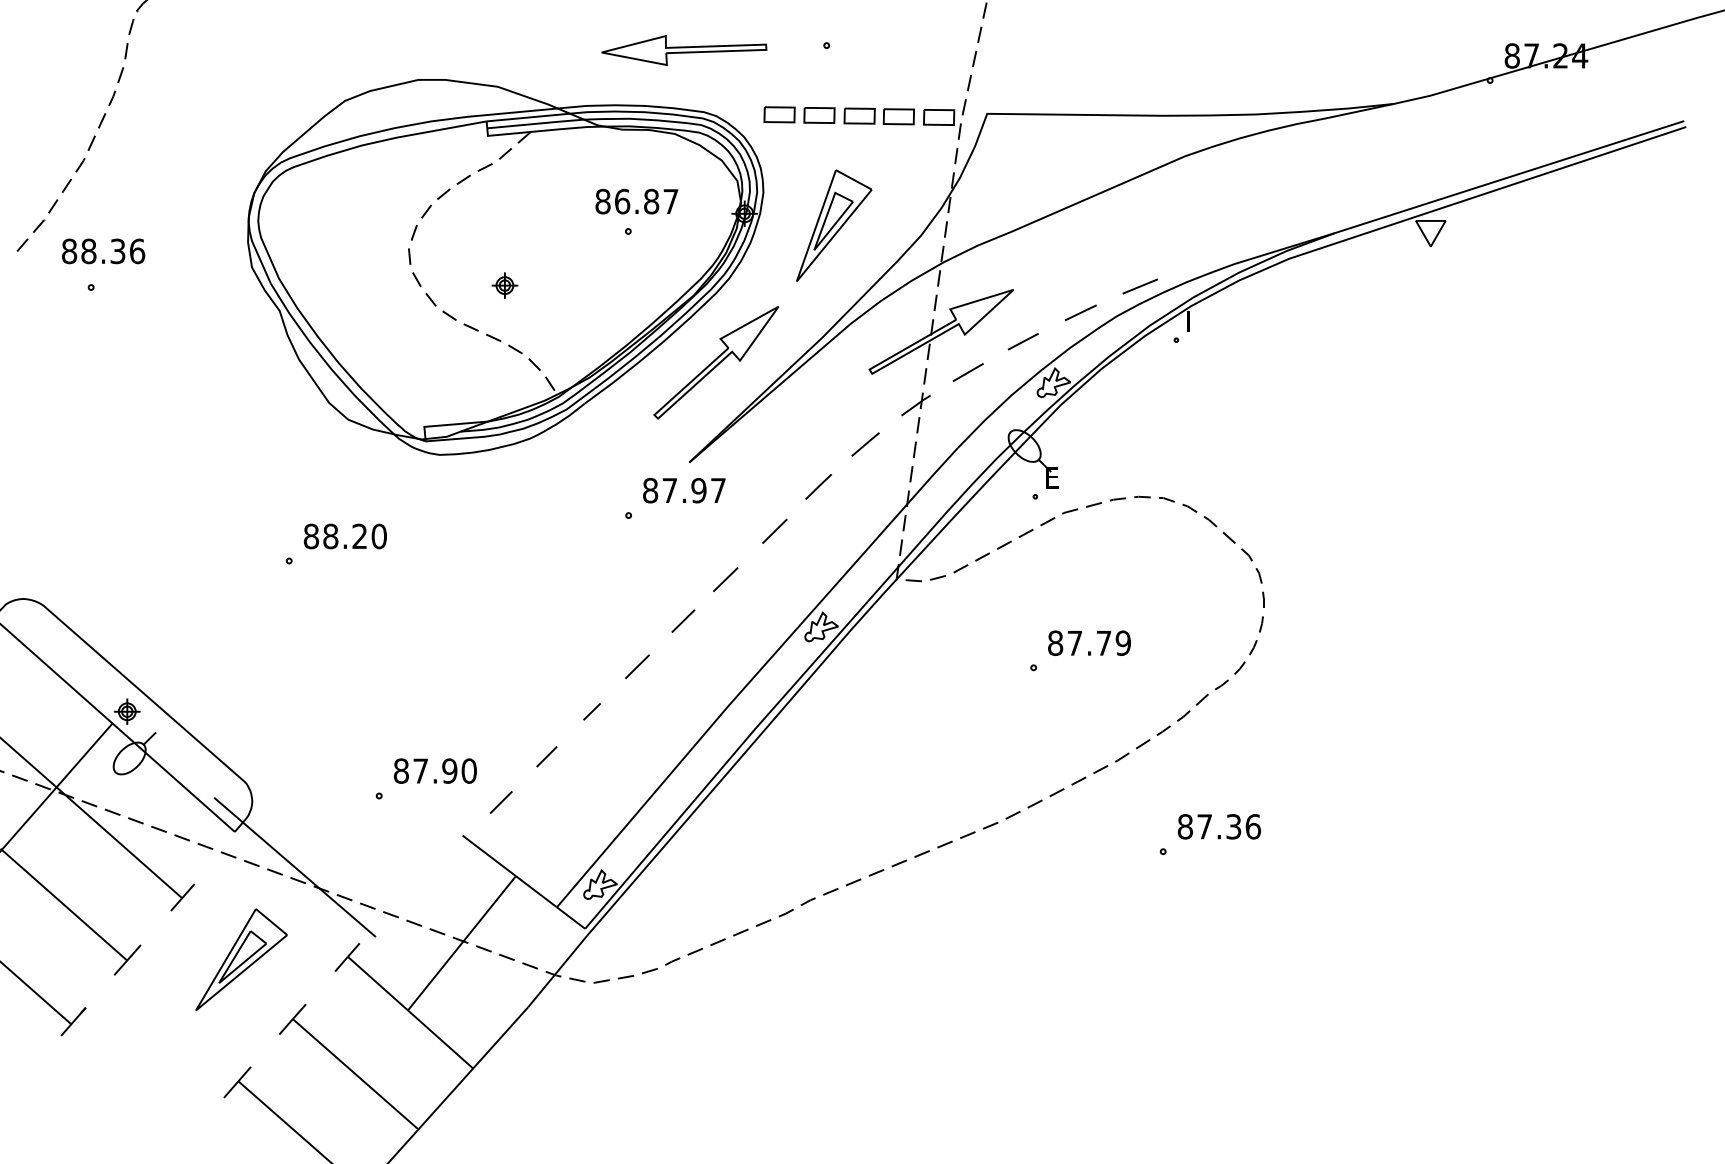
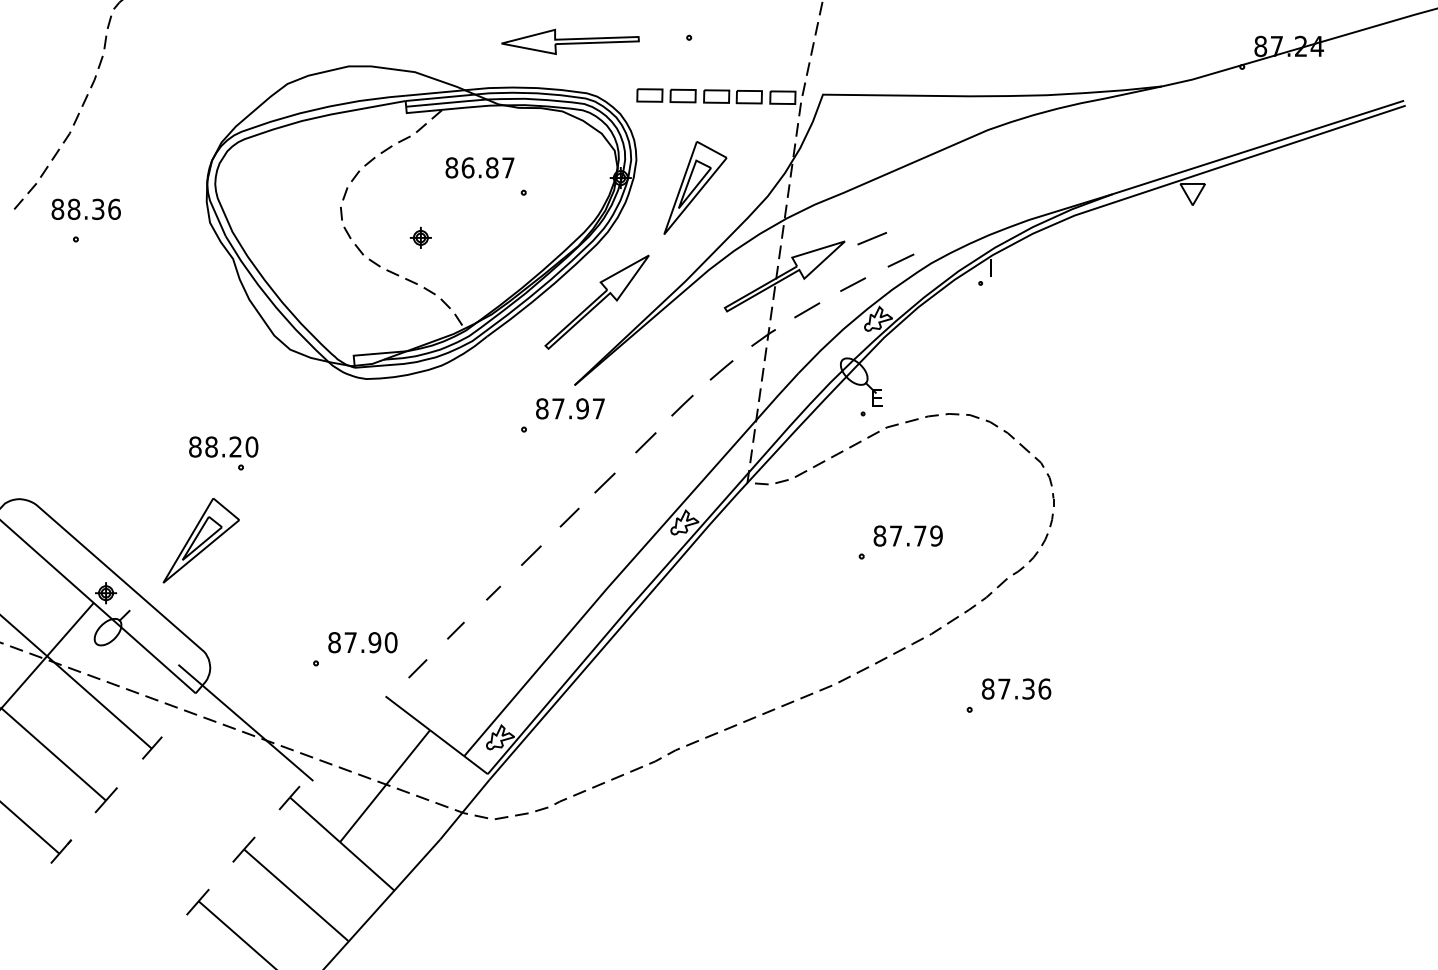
text: (636, 201) -> (479, 167), moved
line: (1139, 286) -> (871, 238), moved
text: (344, 536) -> (222, 447), moved
part: (241, 959) -> (201, 540), moved

